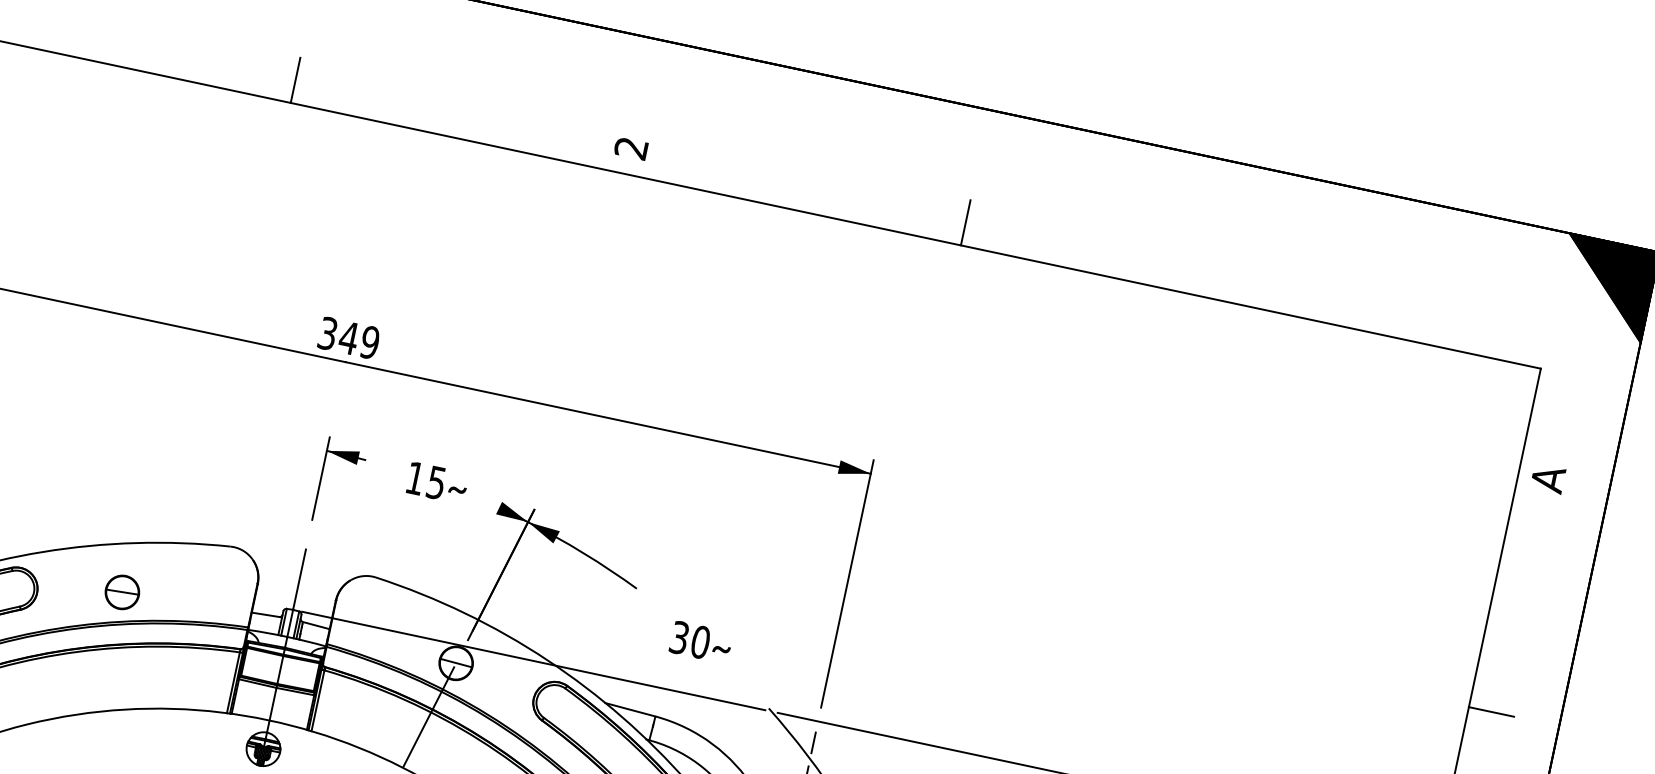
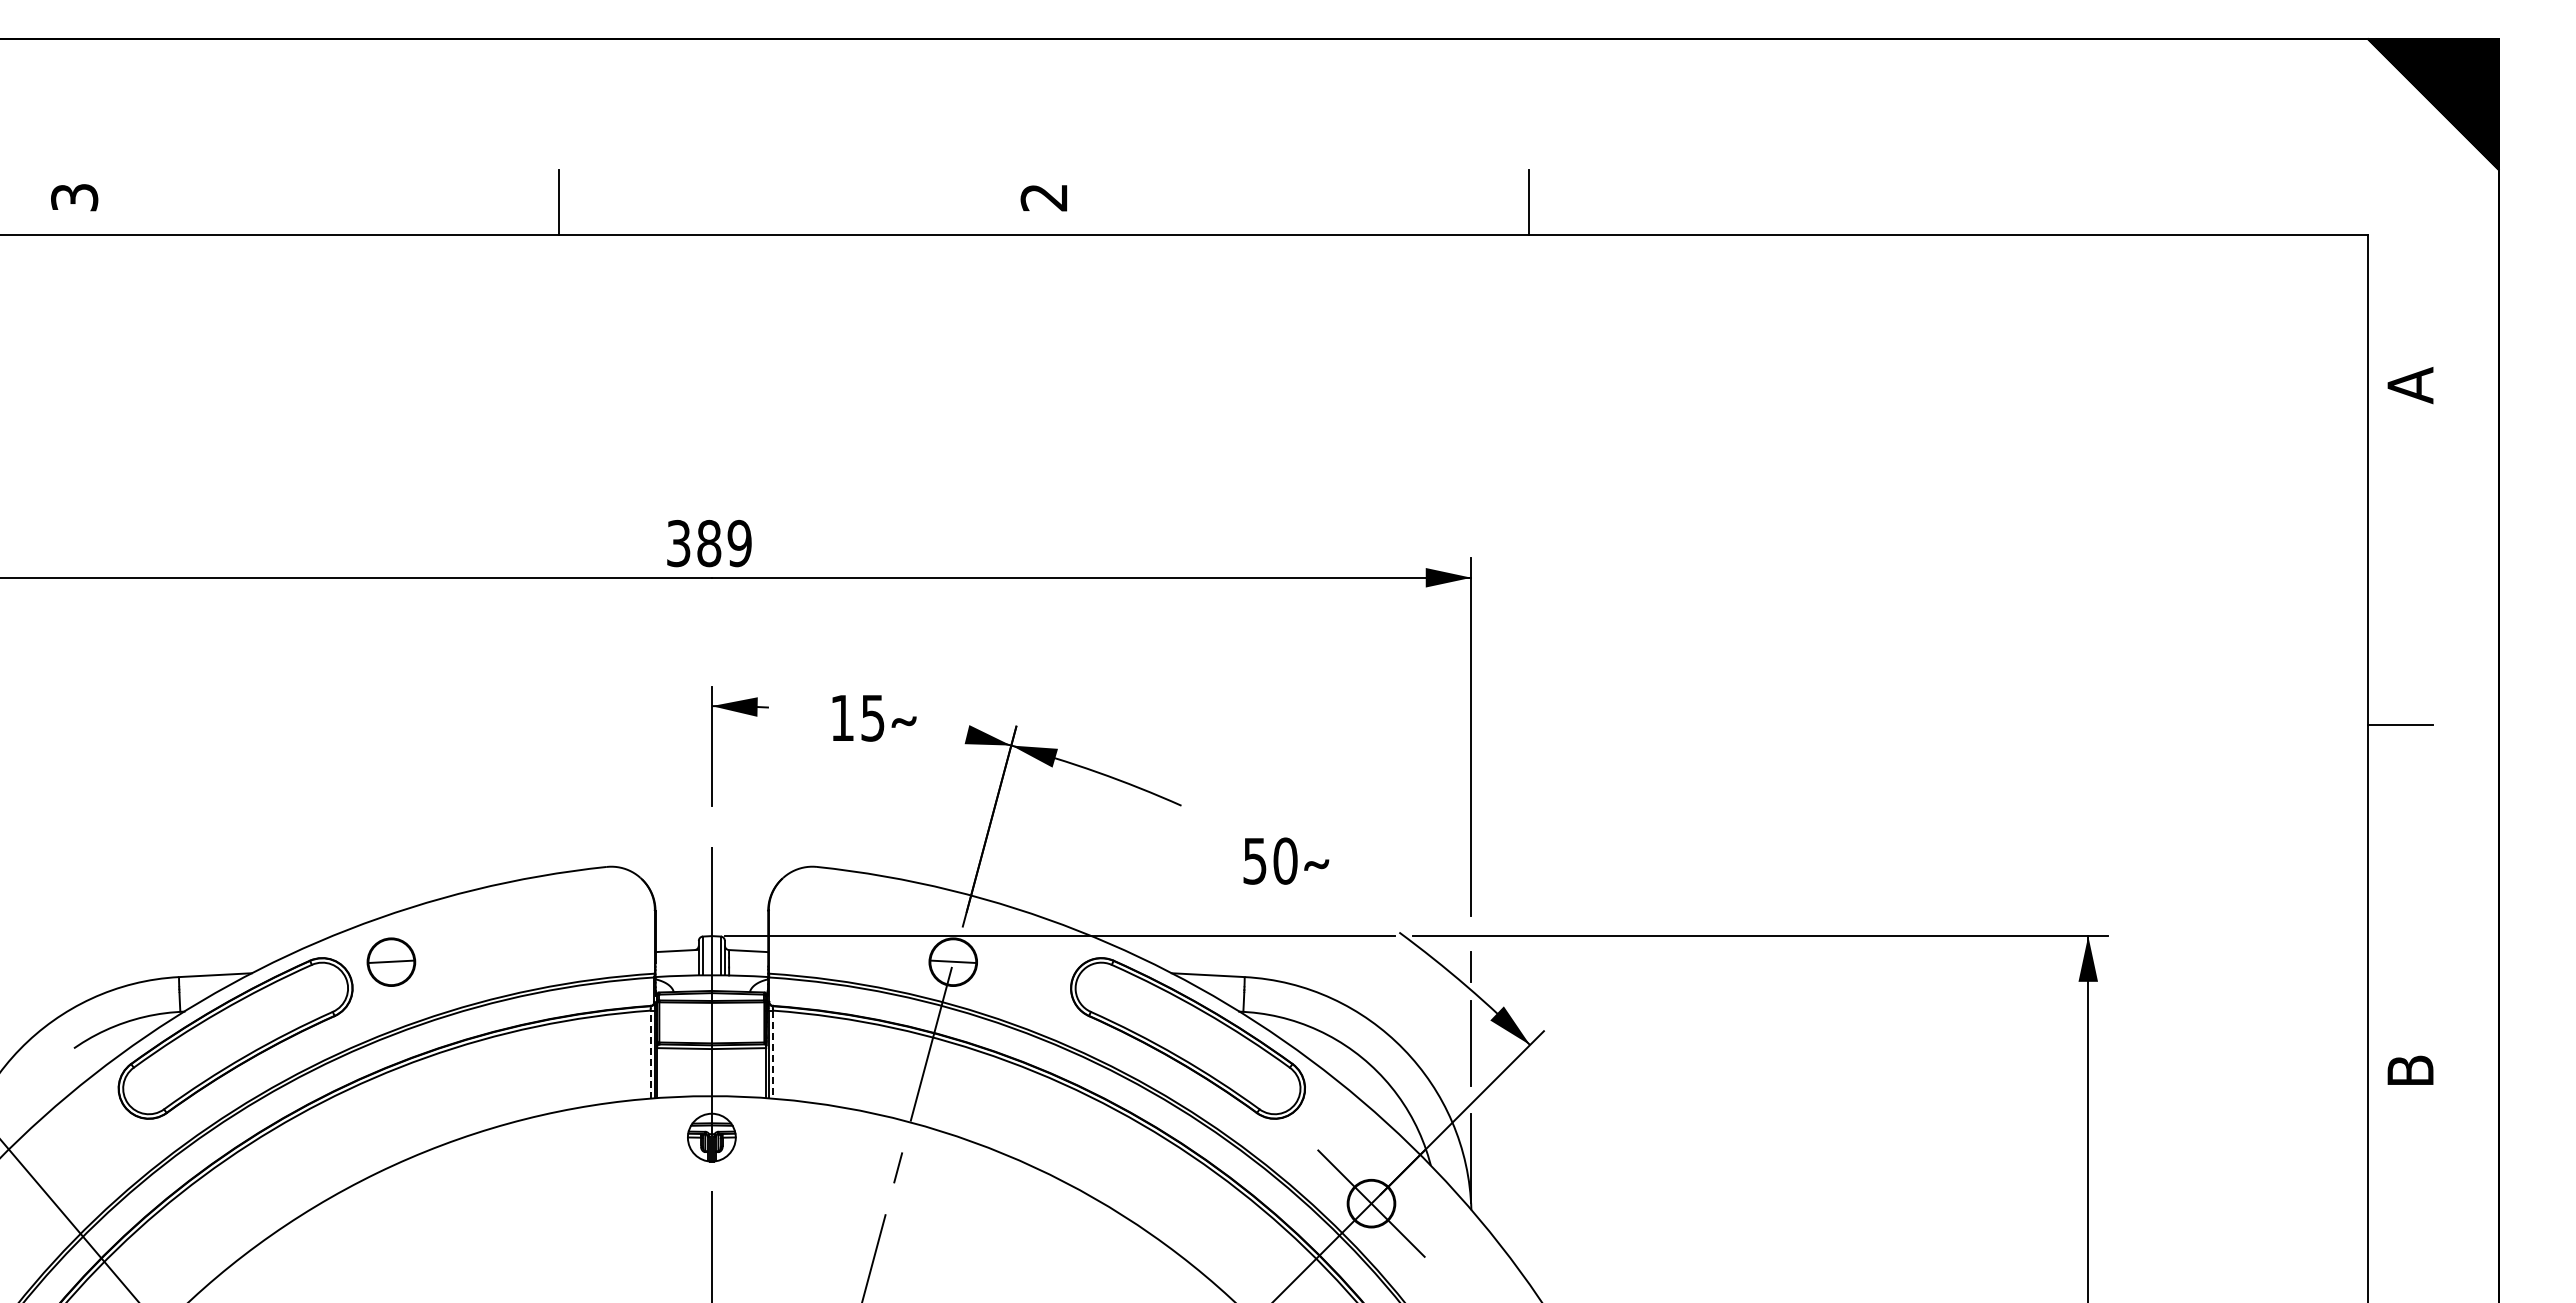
text: (348, 338) -> (708, 543), 349 -> 389
part: (122, 591) -> (391, 961), moved
text: (679, 637) -> (1255, 860), 30 -> 50
line: (233, 682) -> (650, 1054), solid -> dashed
line: (318, 701) -> (773, 1055), solid -> dashed

